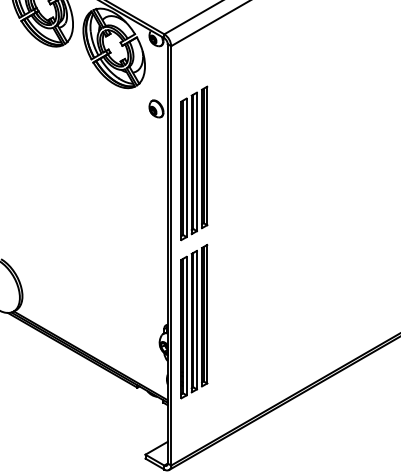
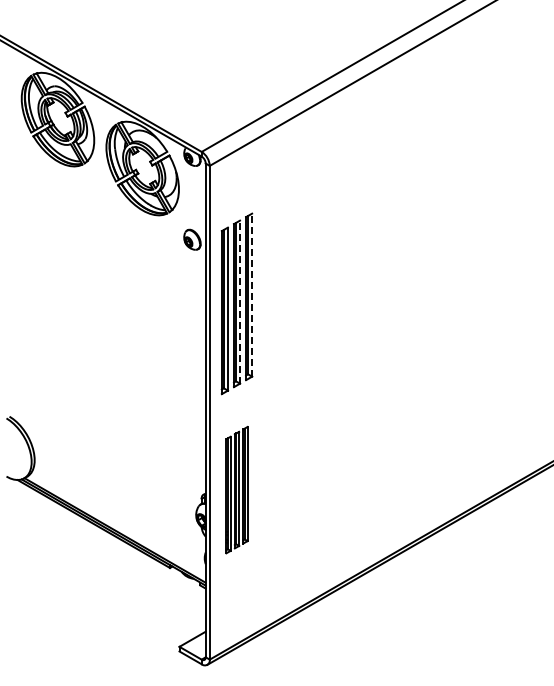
line: (207, 156) -> (252, 295), solid -> dashed
line: (197, 162) -> (240, 302), solid -> dashed
part: (193, 321) -> (236, 489), size x0.7

